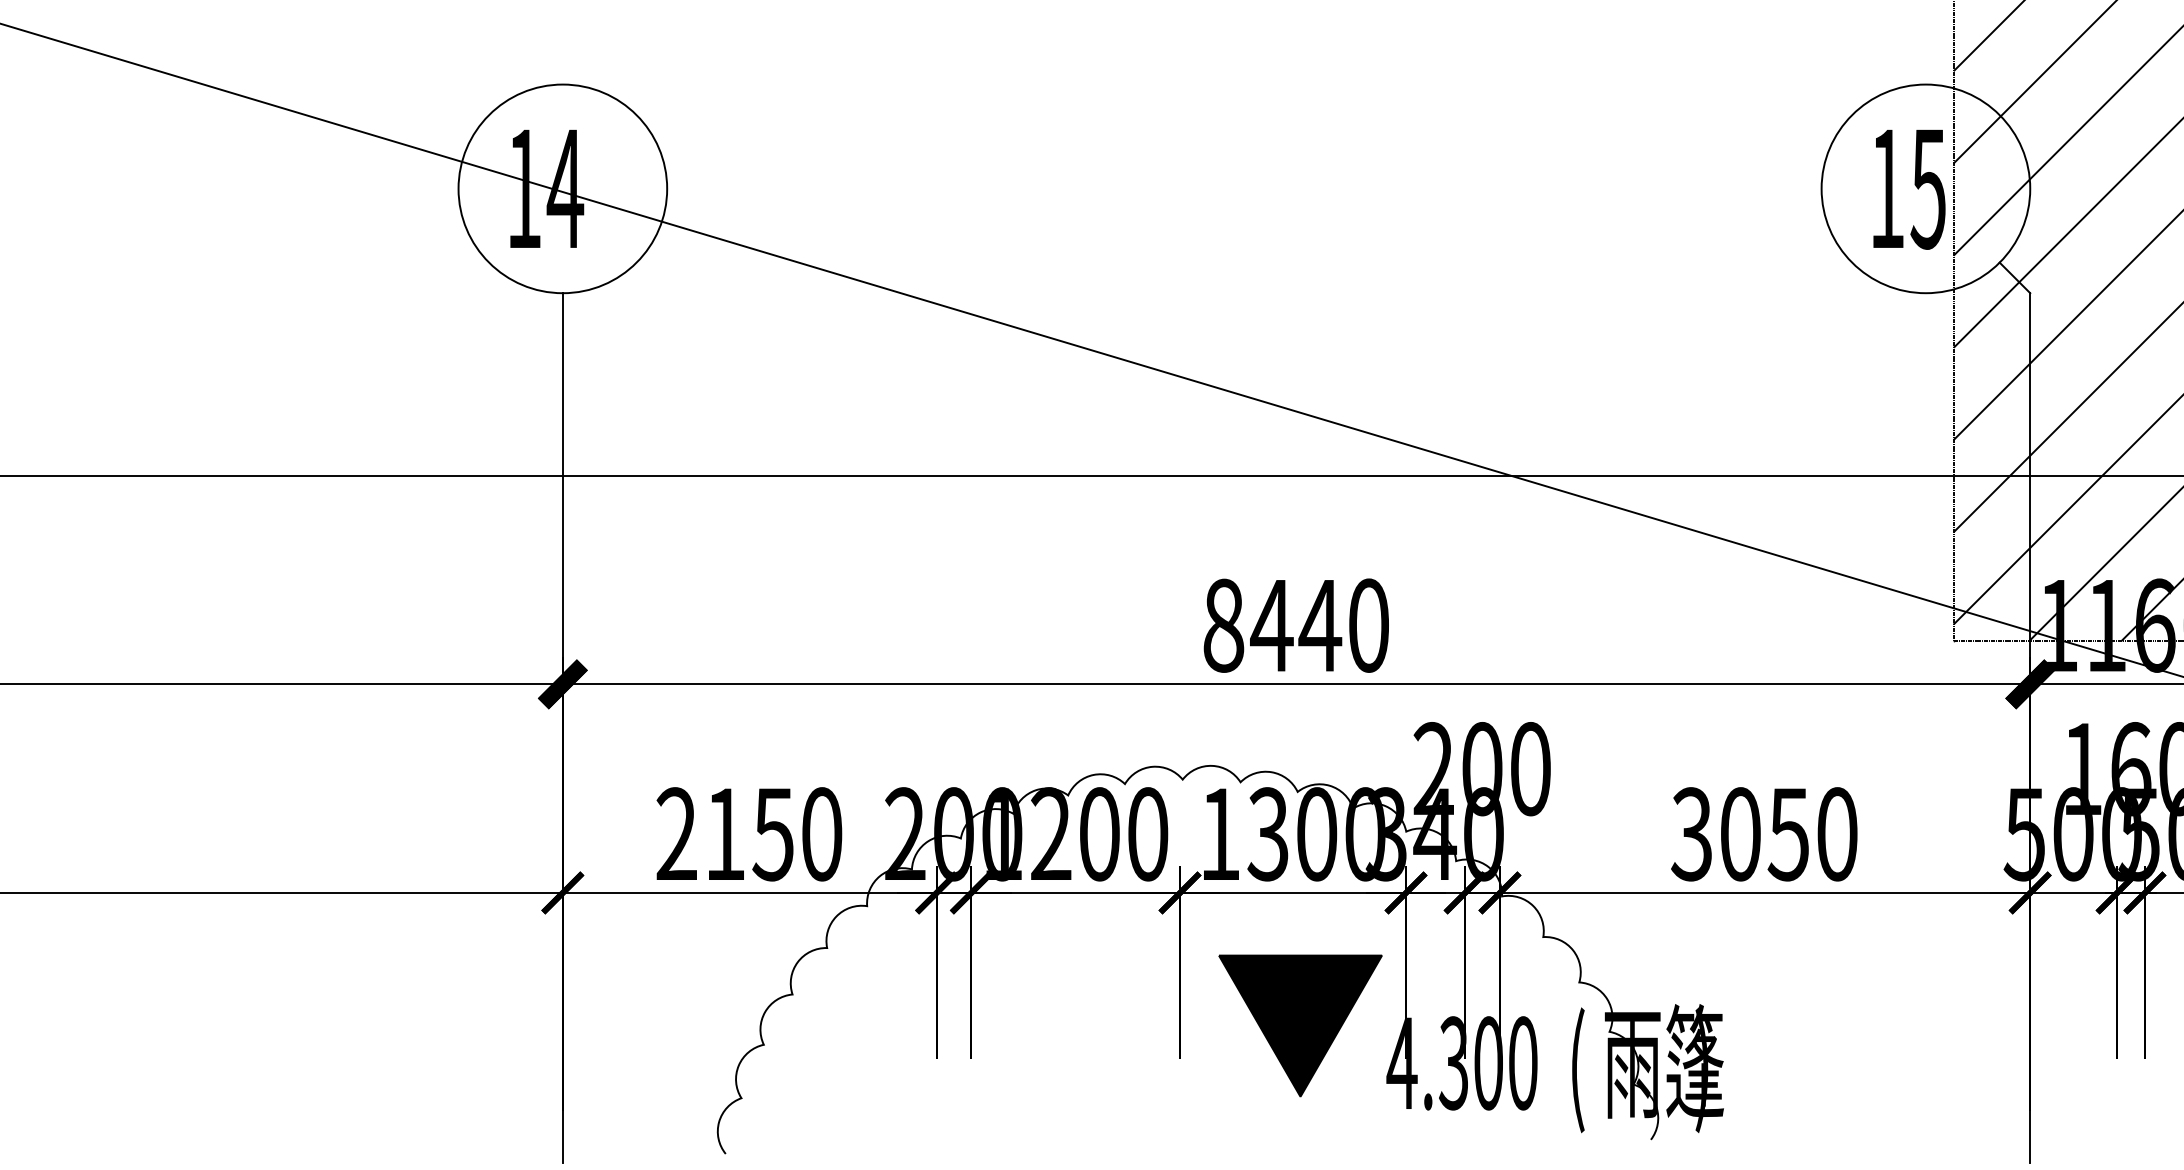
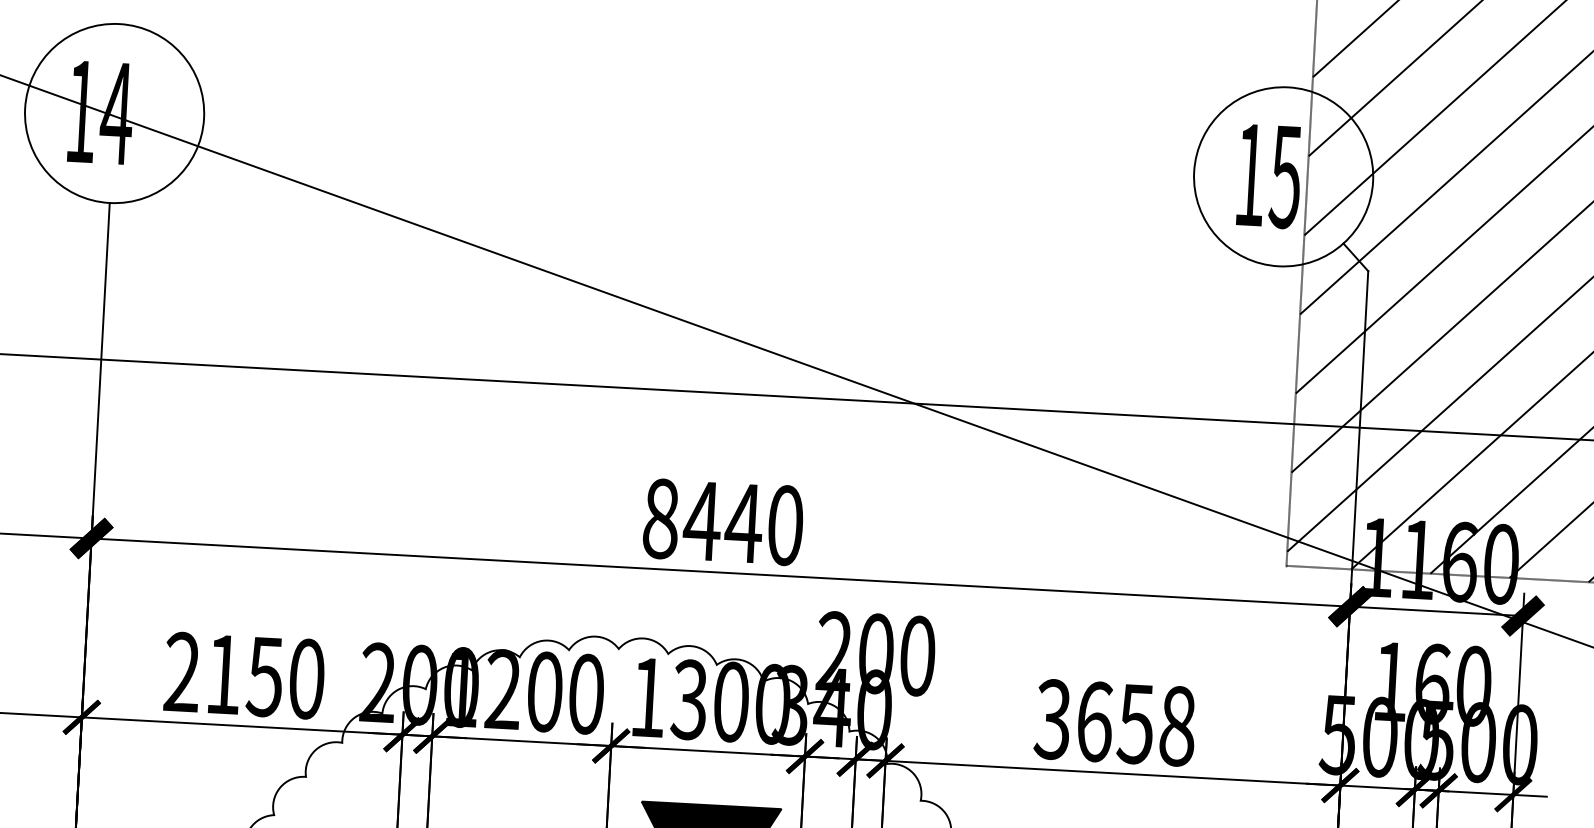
text: (1789, 834) -> (1136, 724), 3050 -> 3658

